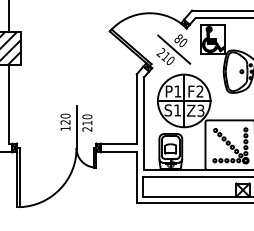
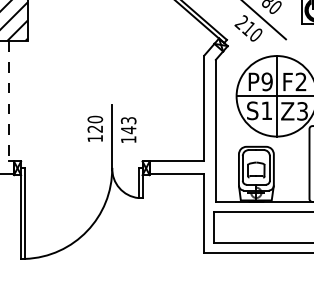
text: (177, 91) -> (266, 81), P1 -> P9
line: (9, 104) -> (9, 101), solid -> dashed
text: (87, 122) -> (128, 129), 210 -> 143

